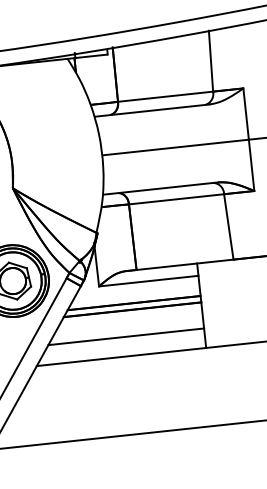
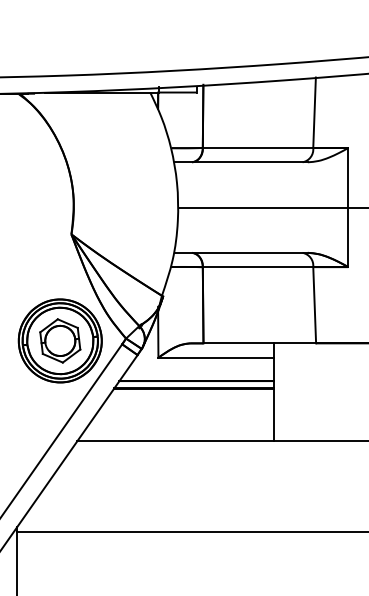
line: (126, 336) -> (183, 418), removed

